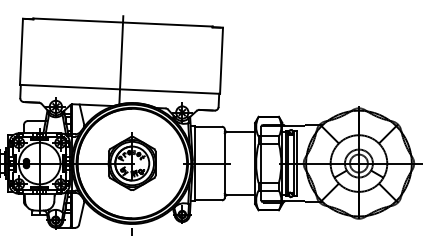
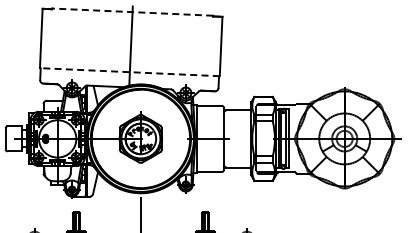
line: (122, 22) -> (132, 12), solid -> dashed
line: (119, 89) -> (129, 72), solid -> dashed

